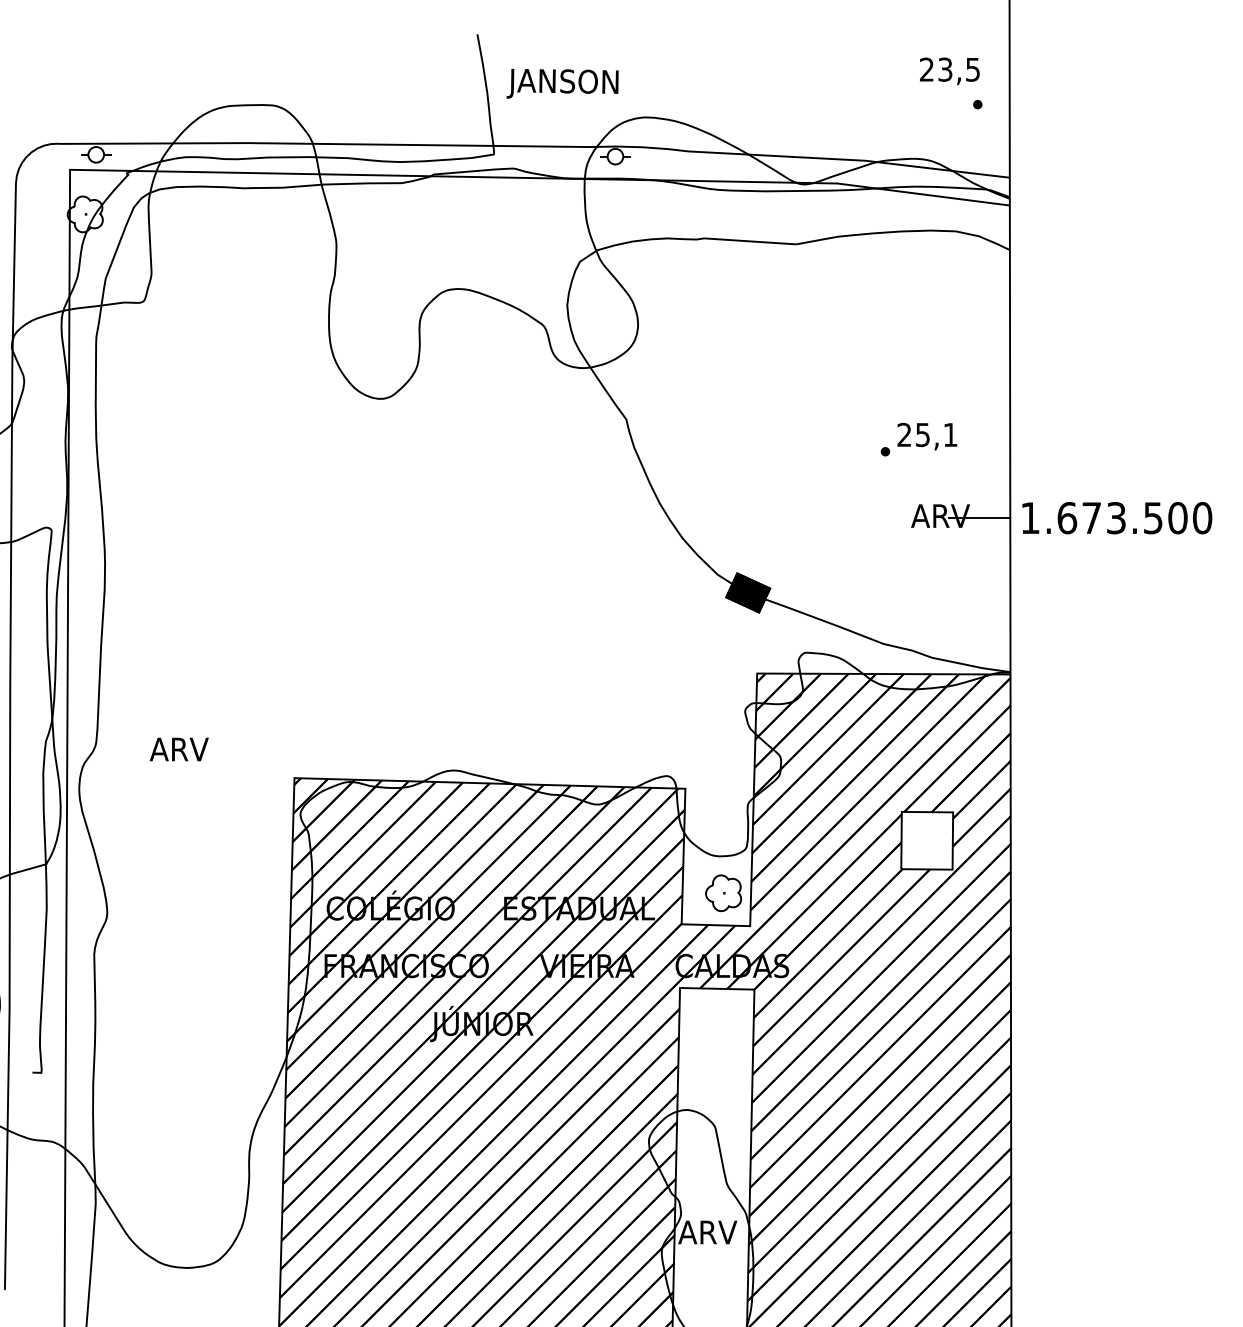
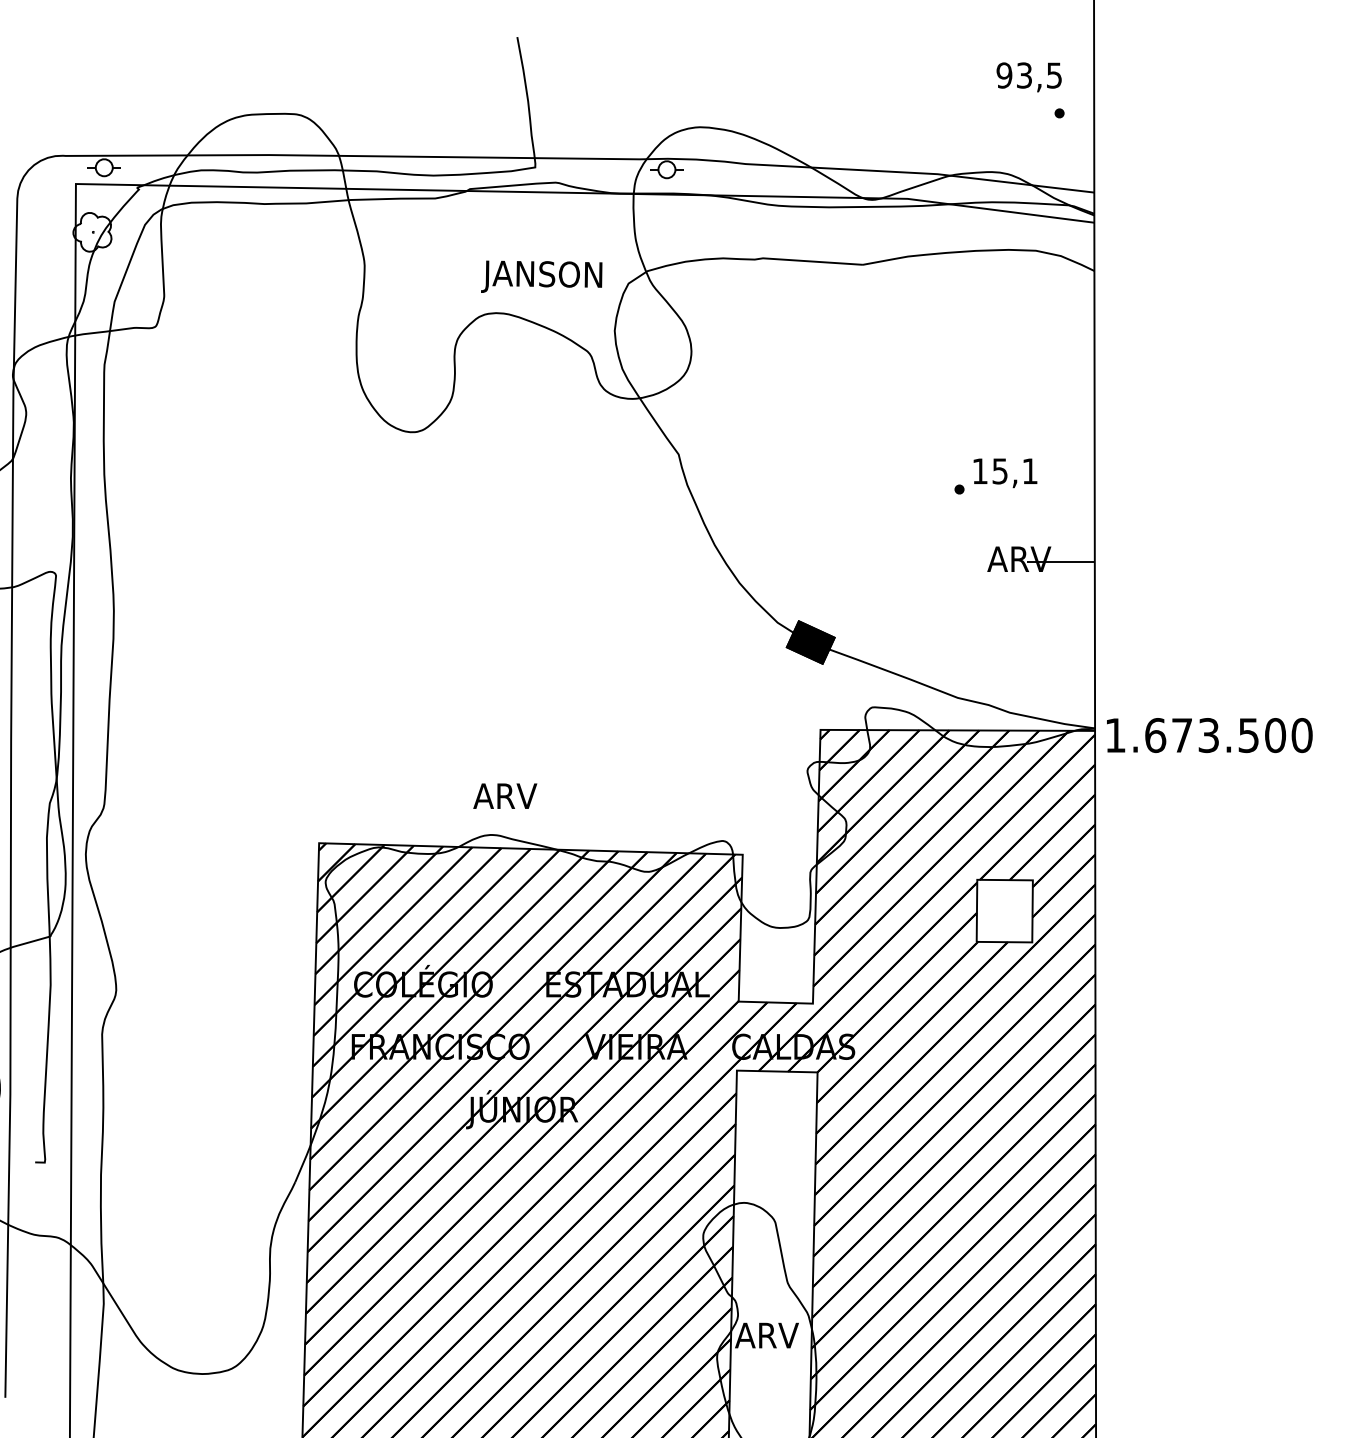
text: (926, 69) -> (1004, 75), 23,5 -> 93,5
text: (562, 83) -> (541, 276), moved
text: (903, 434) -> (979, 470), 25,1 -> 15,1
text: (1117, 518) -> (1209, 735), moved
text: (179, 748) -> (505, 795), moved
part: (723, 892) -> (784, 967), removed

